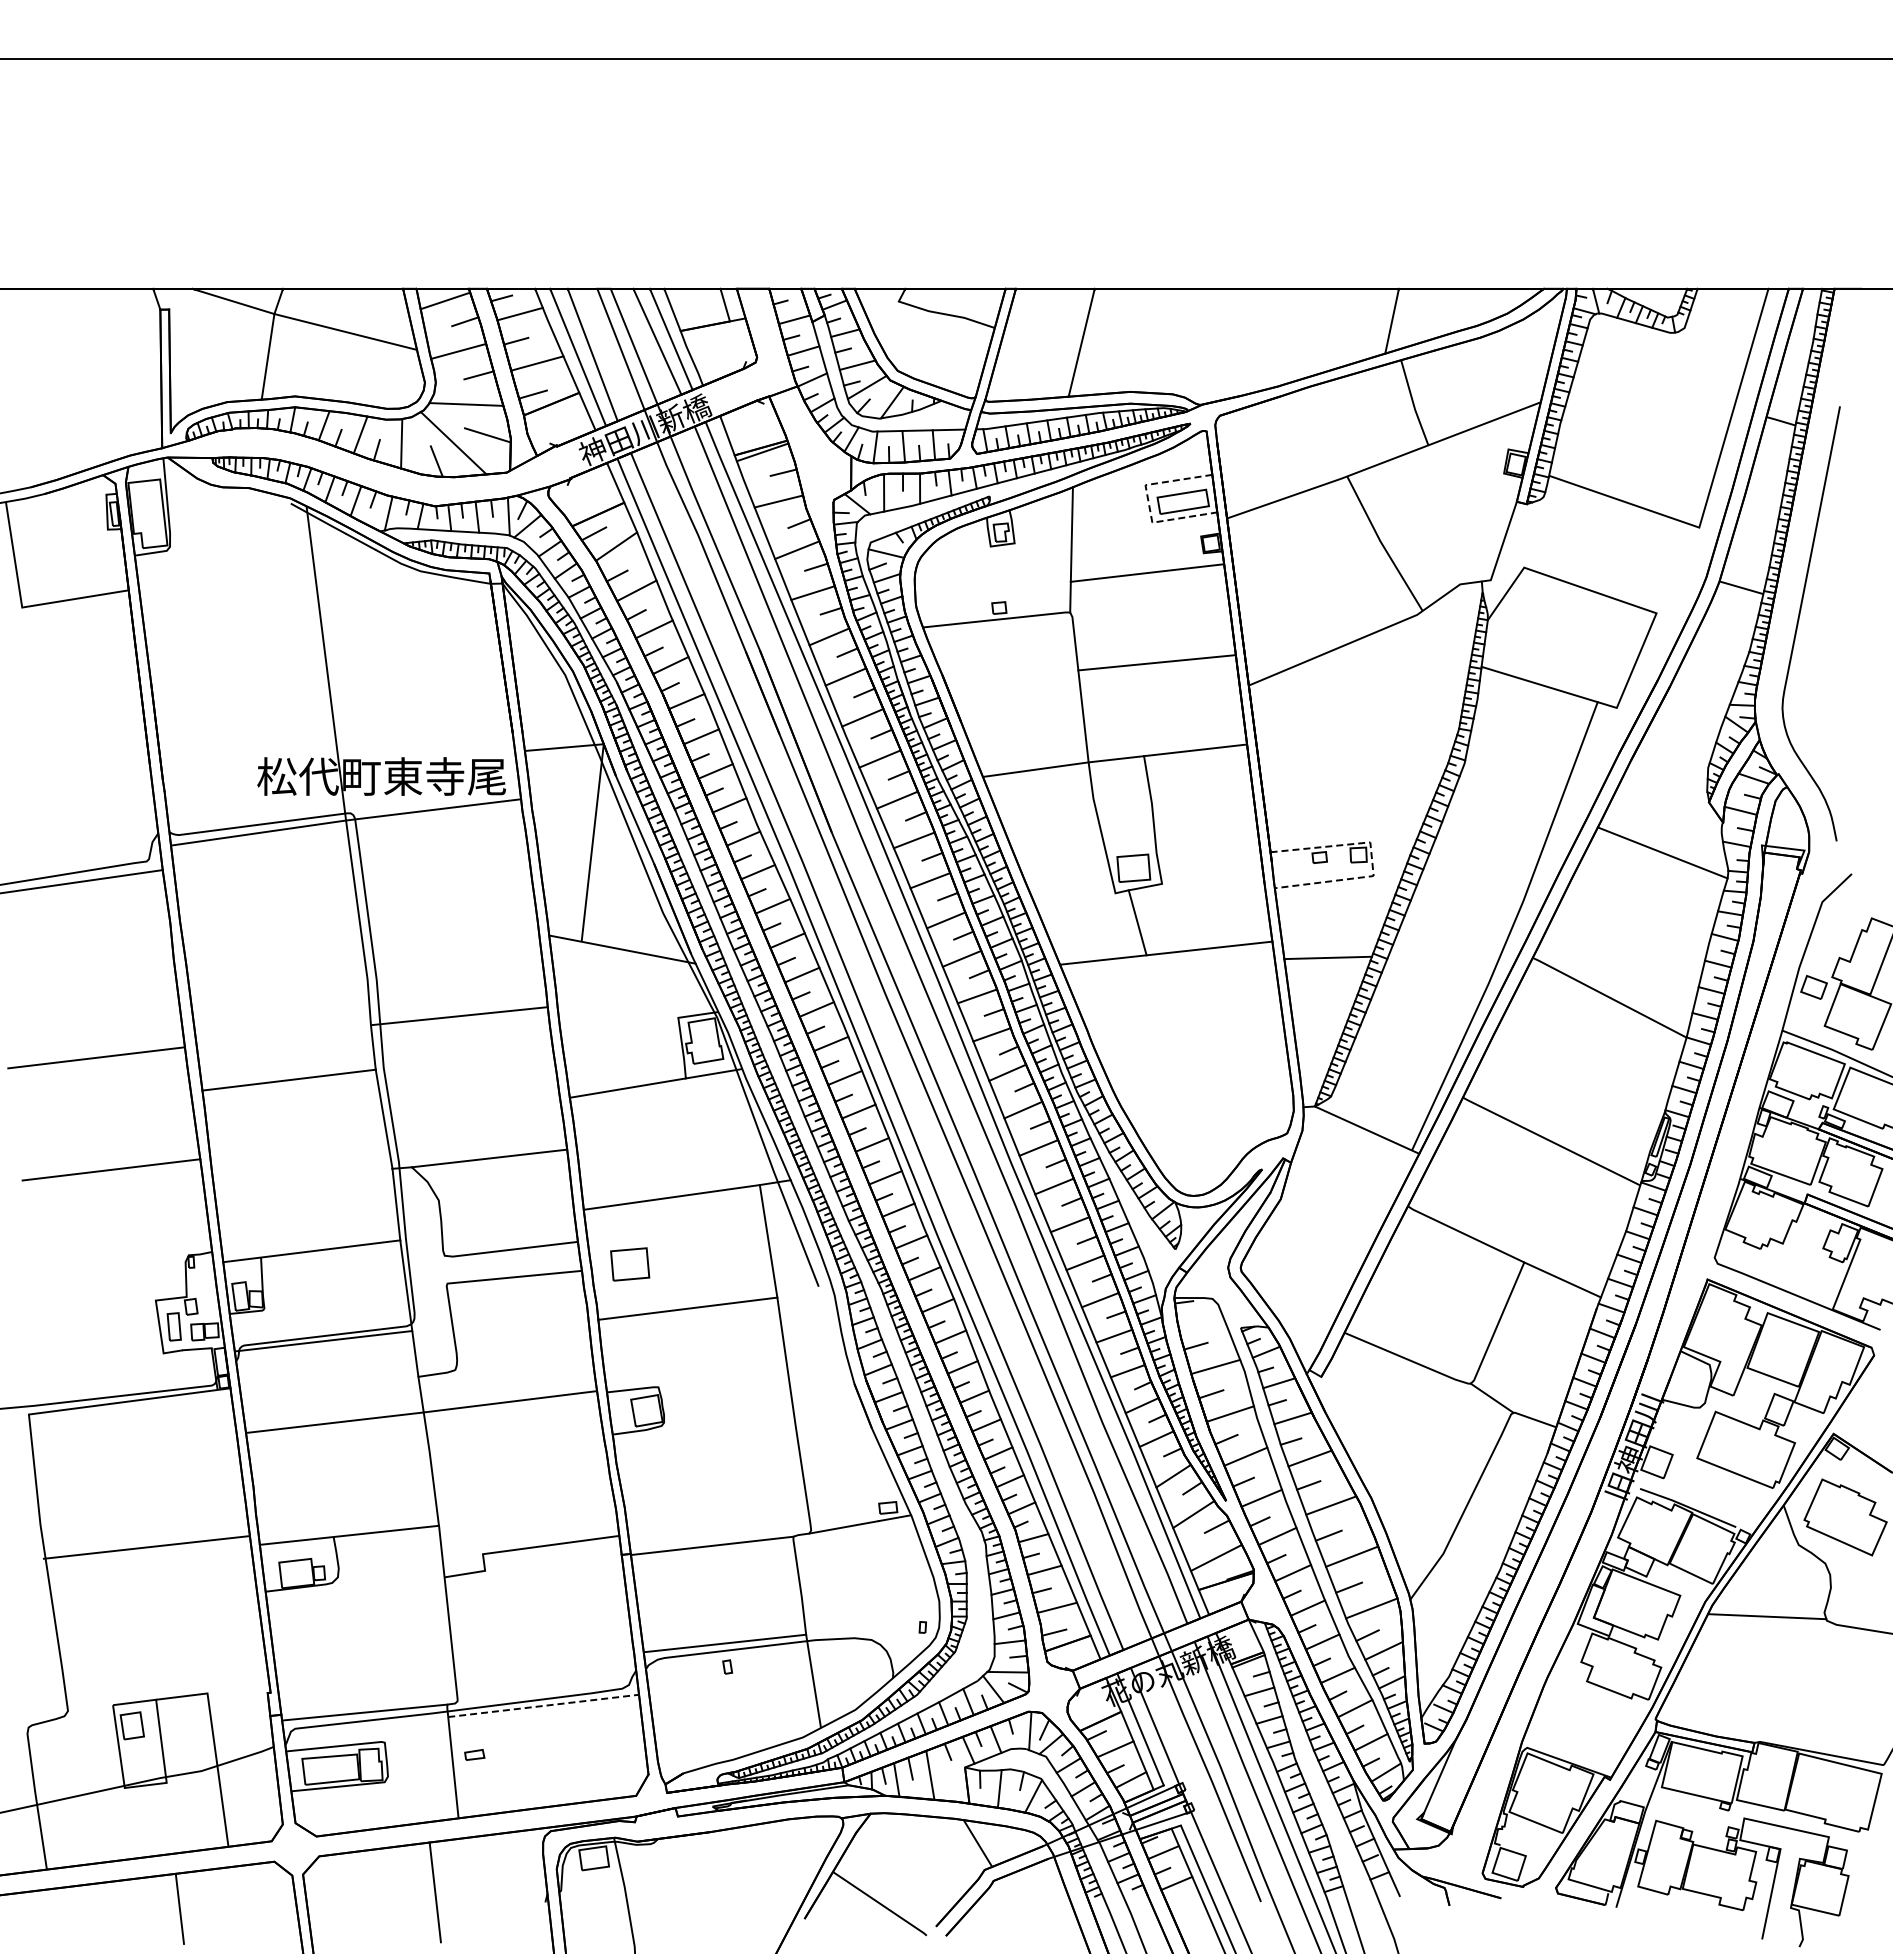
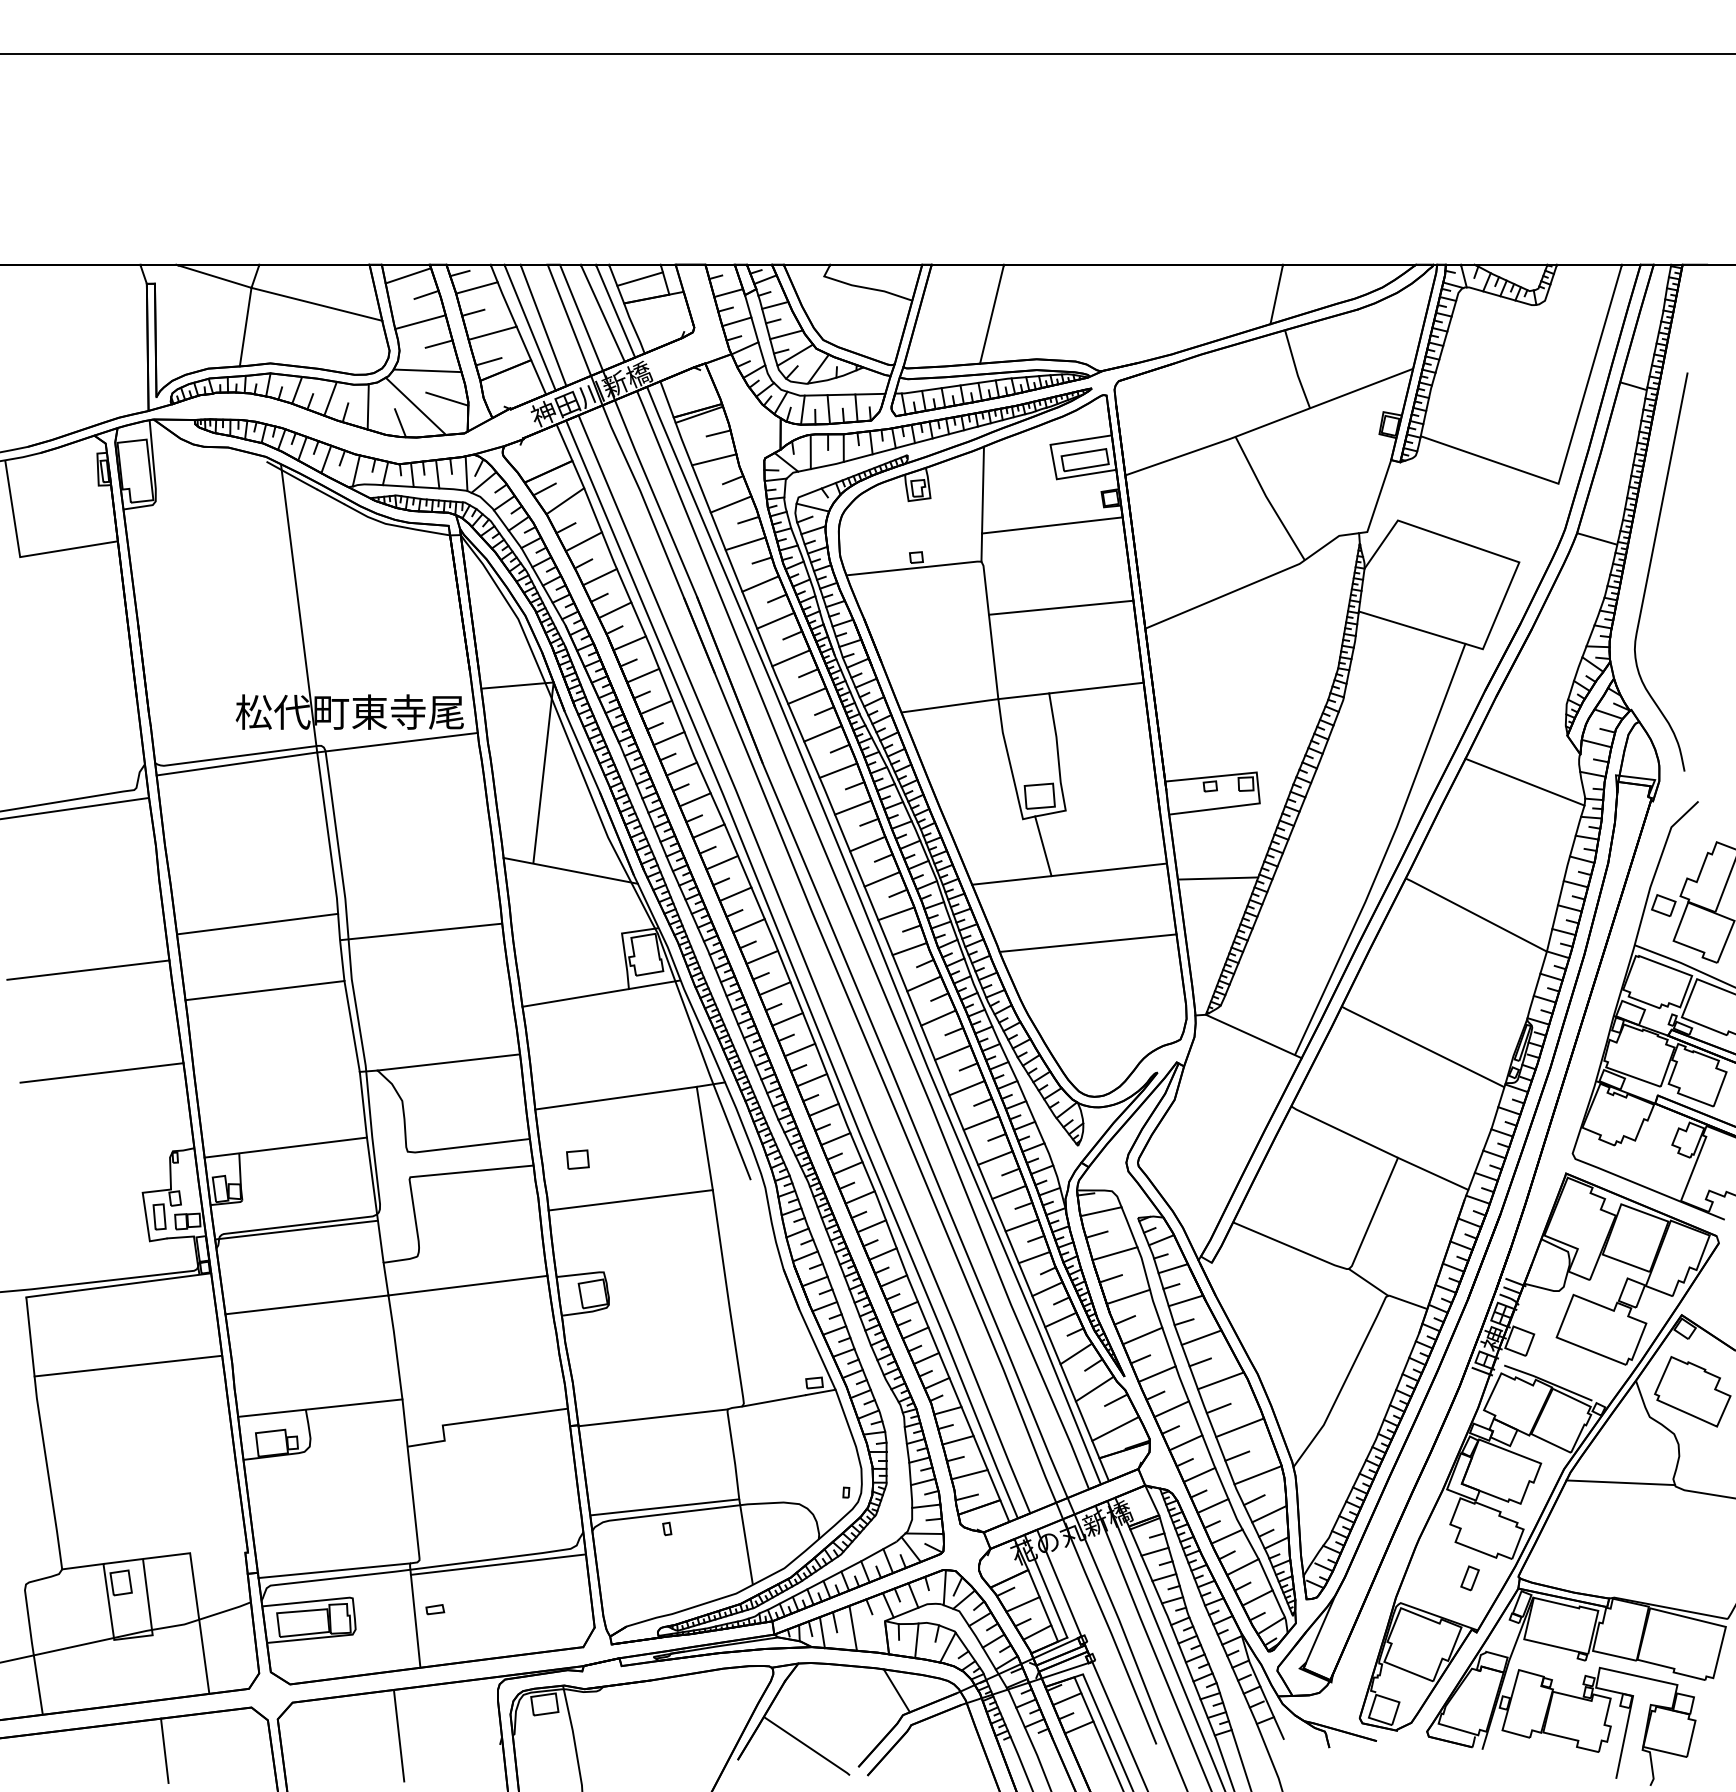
line: (697, 304) -> (639, 279), added
line: (1148, 503) -> (1053, 461), dashed -> solid
line: (1372, 859) -> (1258, 788), dashed -> solid
line: (280, 1007) -> (257, 923), added
line: (1186, 1028) -> (1088, 943), added
part: (630, 1264) -> (578, 1159), size x0.62
line: (1200, 1321) -> (1100, 1212), added
line: (145, 1547) -> (127, 1366), moved
line: (544, 1705) -> (499, 1564), dashed -> solid
line: (90, 1708) -> (82, 1567), added
part: (1602, 1720) -> (1469, 1578), added

